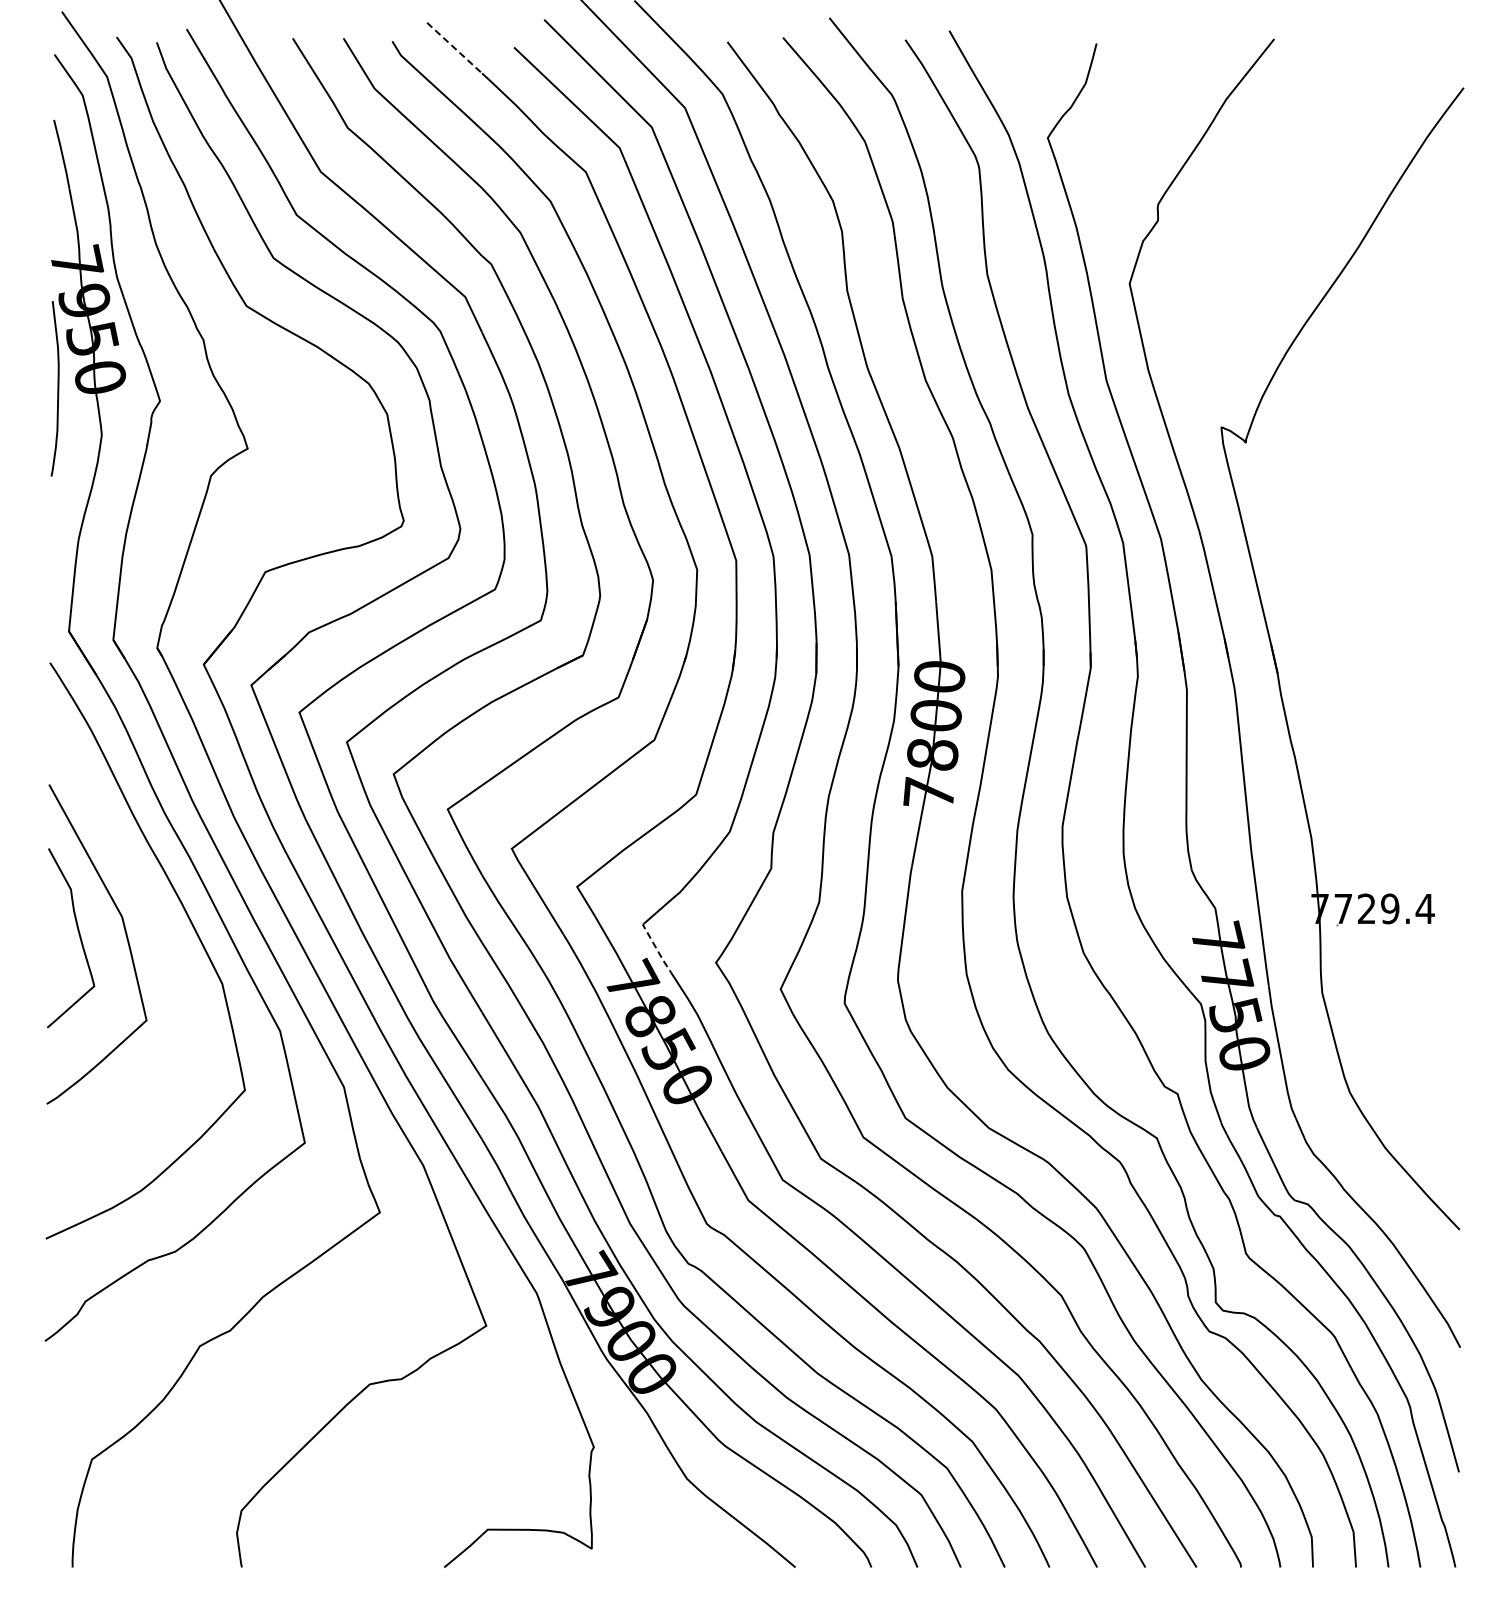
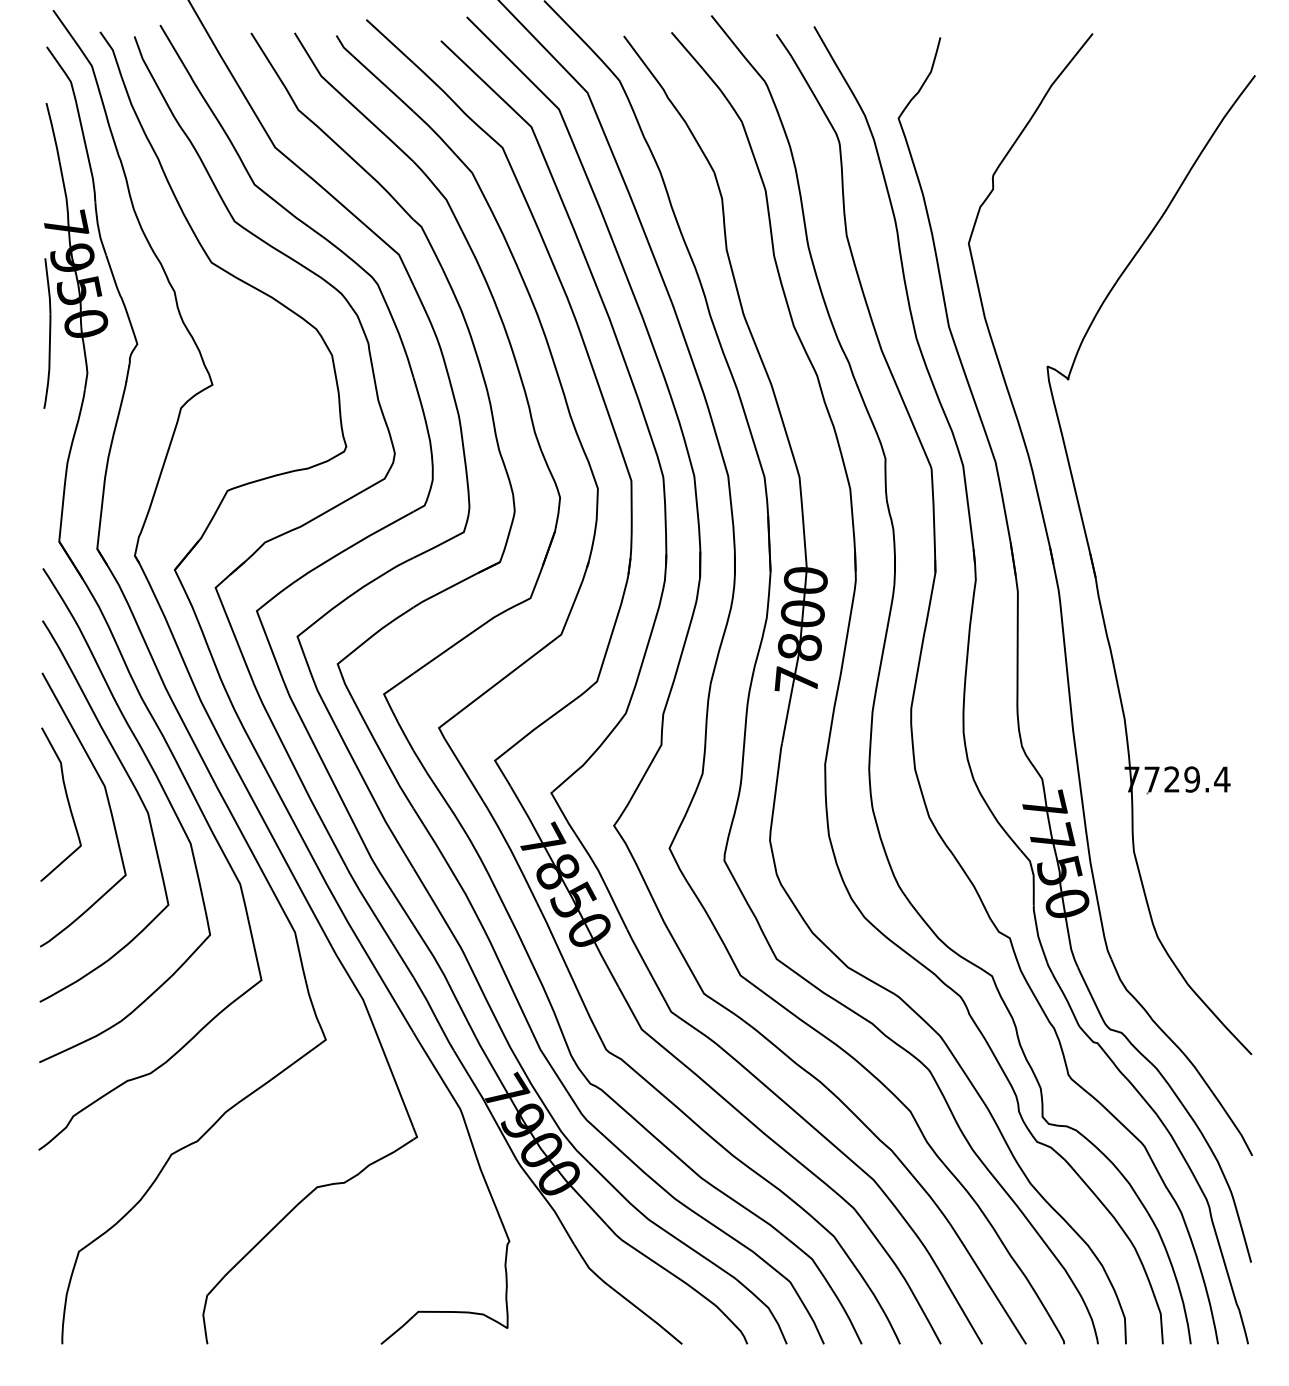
line: (454, 48) -> (389, 41), dashed -> solid
curve: (160, 926) -> (137, 794), added
line: (656, 948) -> (563, 813), dashed -> solid

